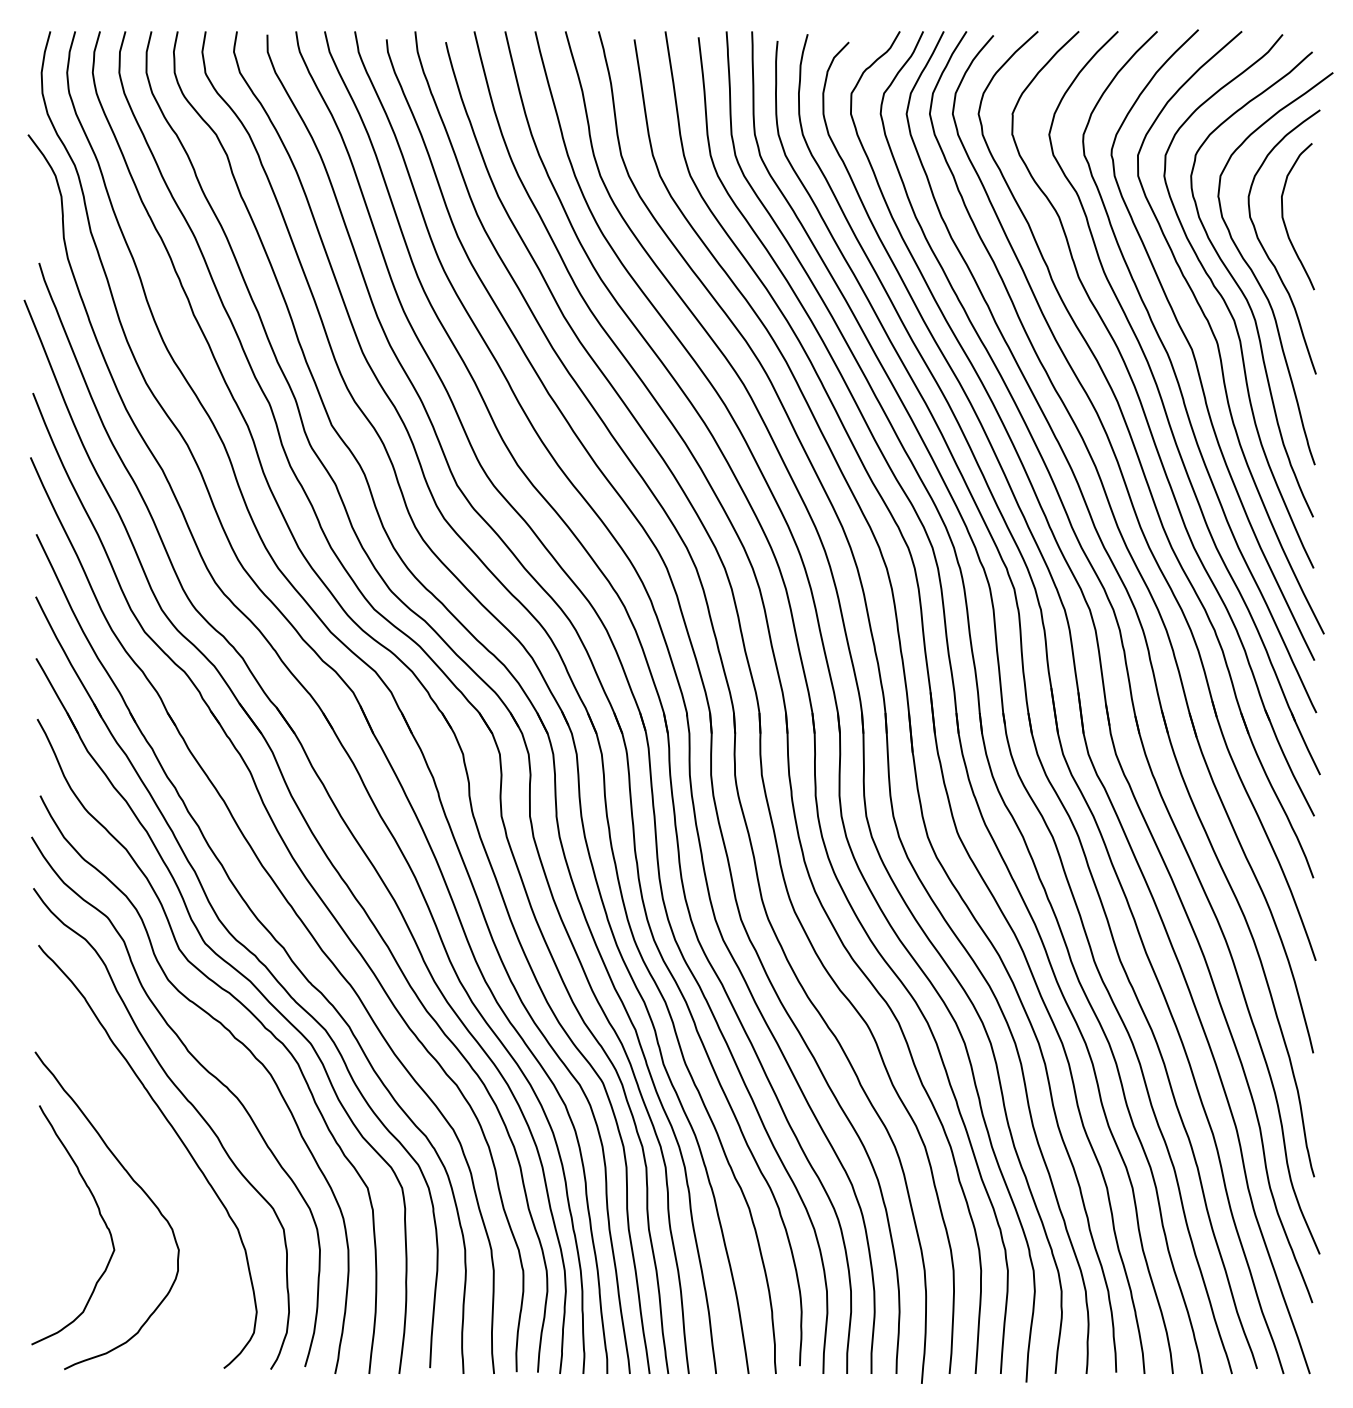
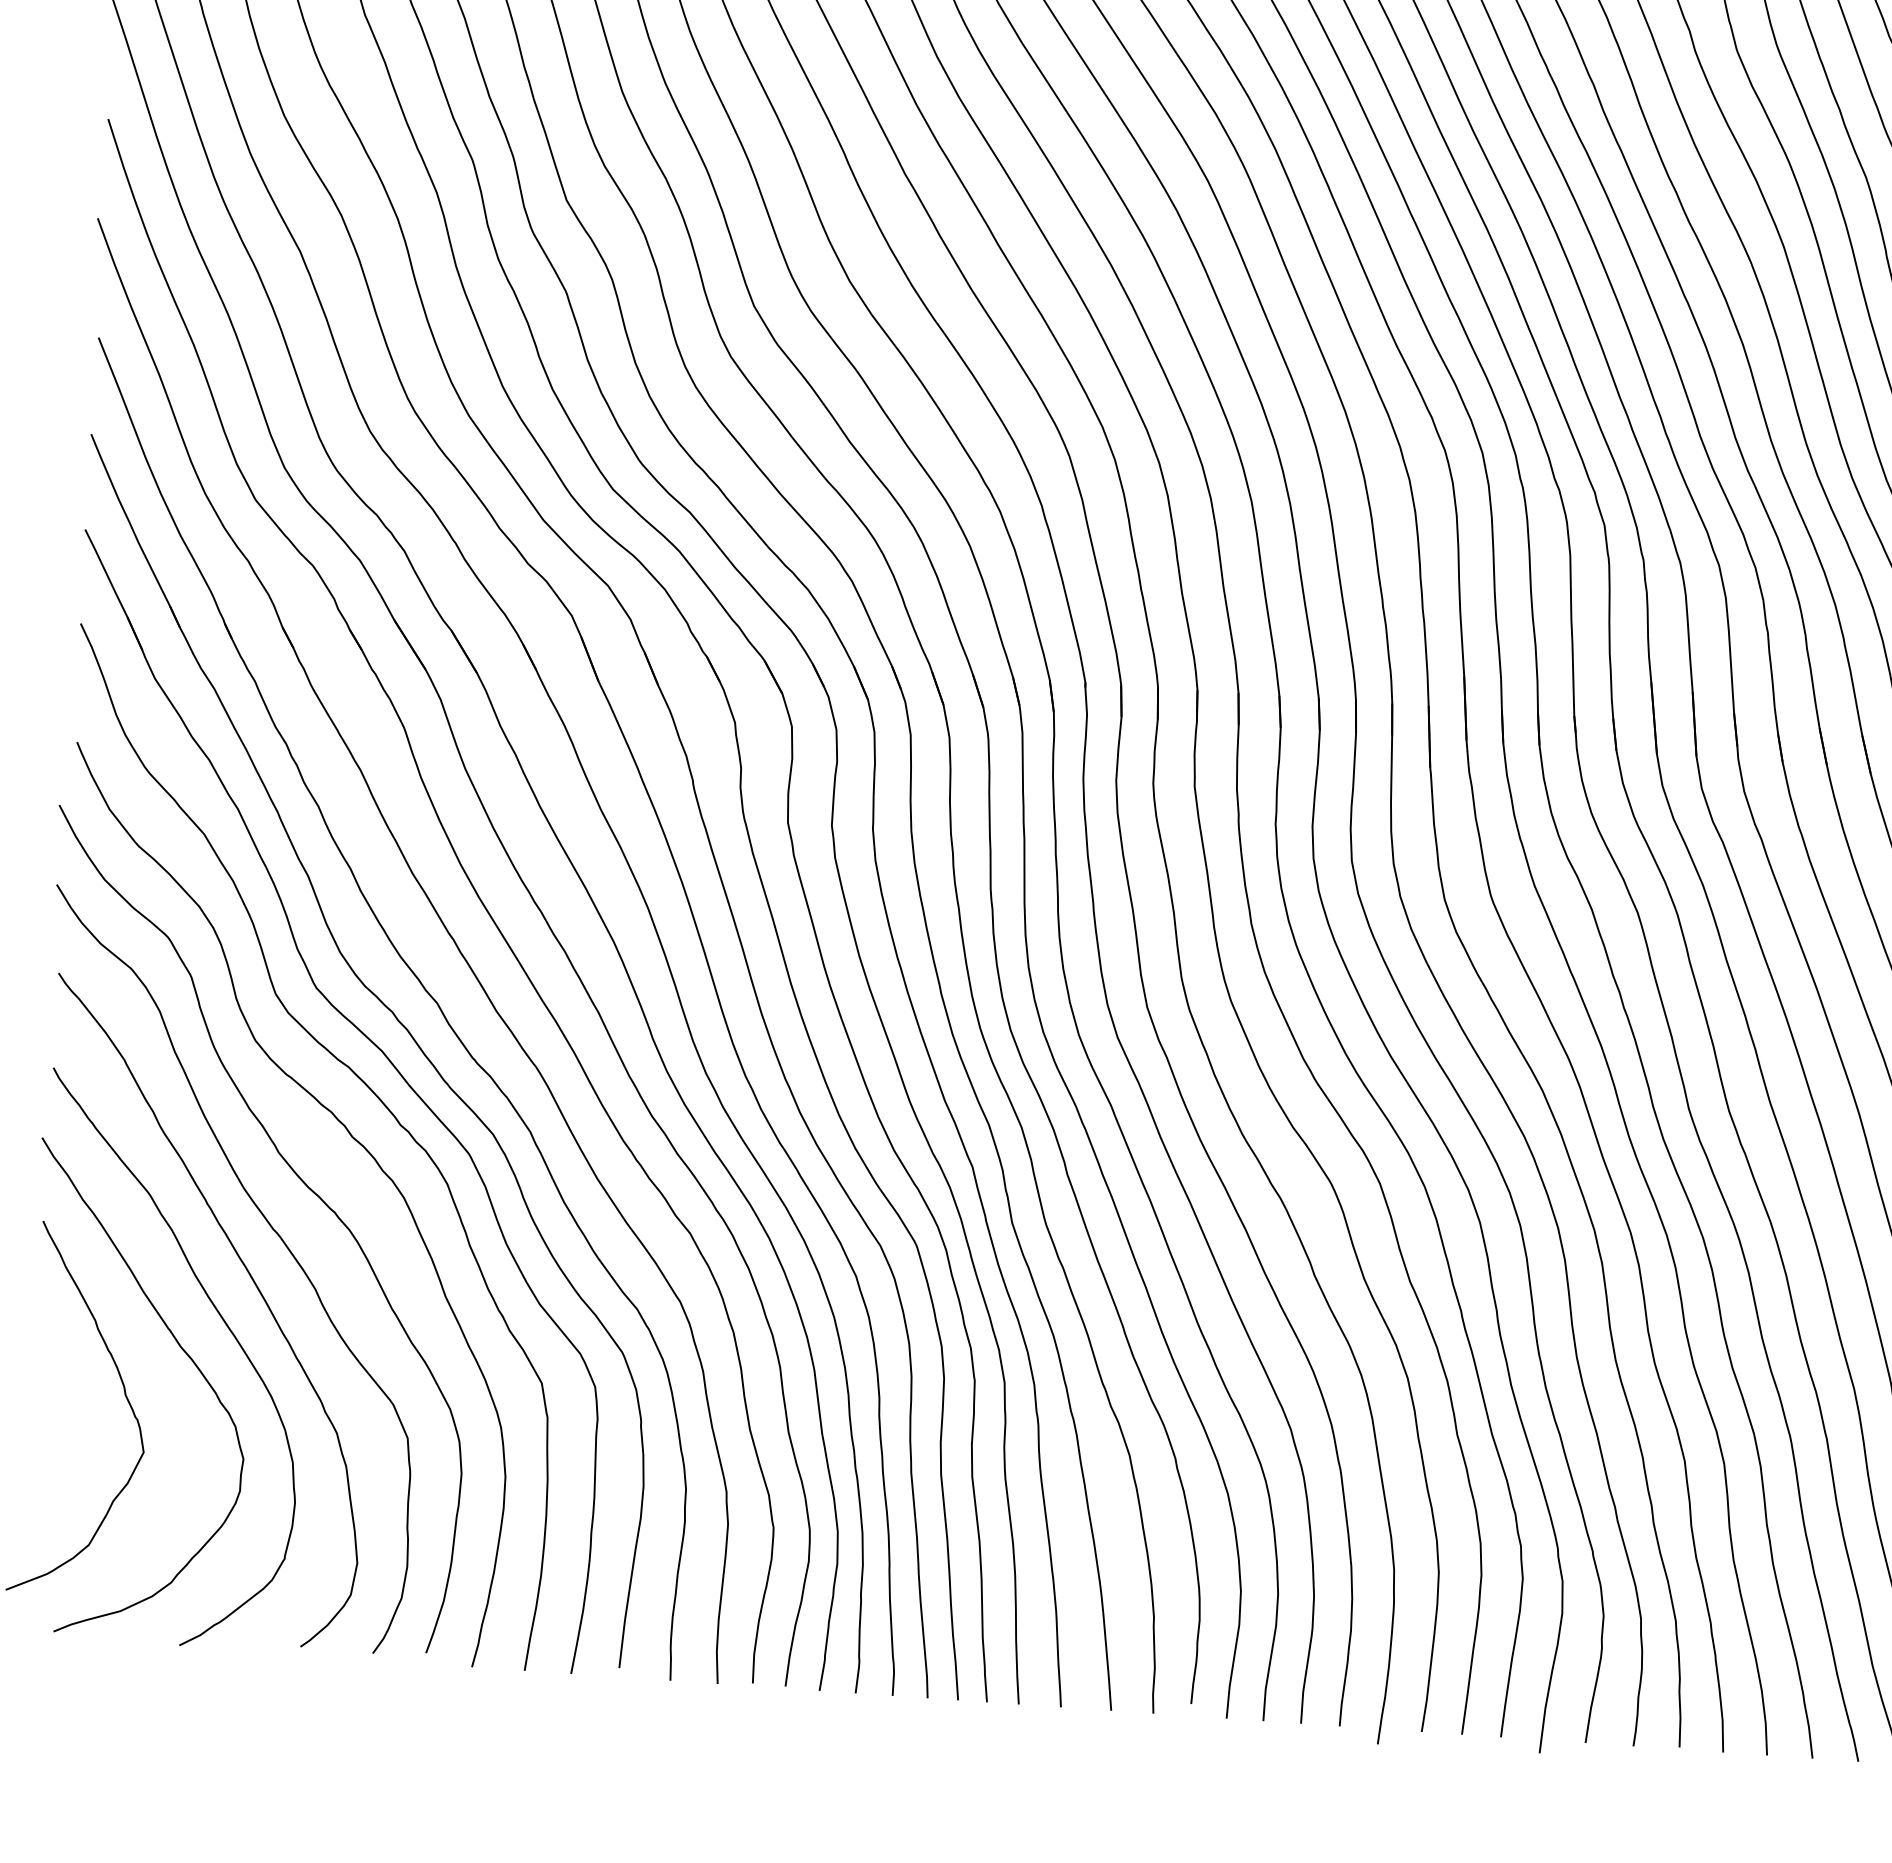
curve: (158, 1161) -> (221, 1320), added

